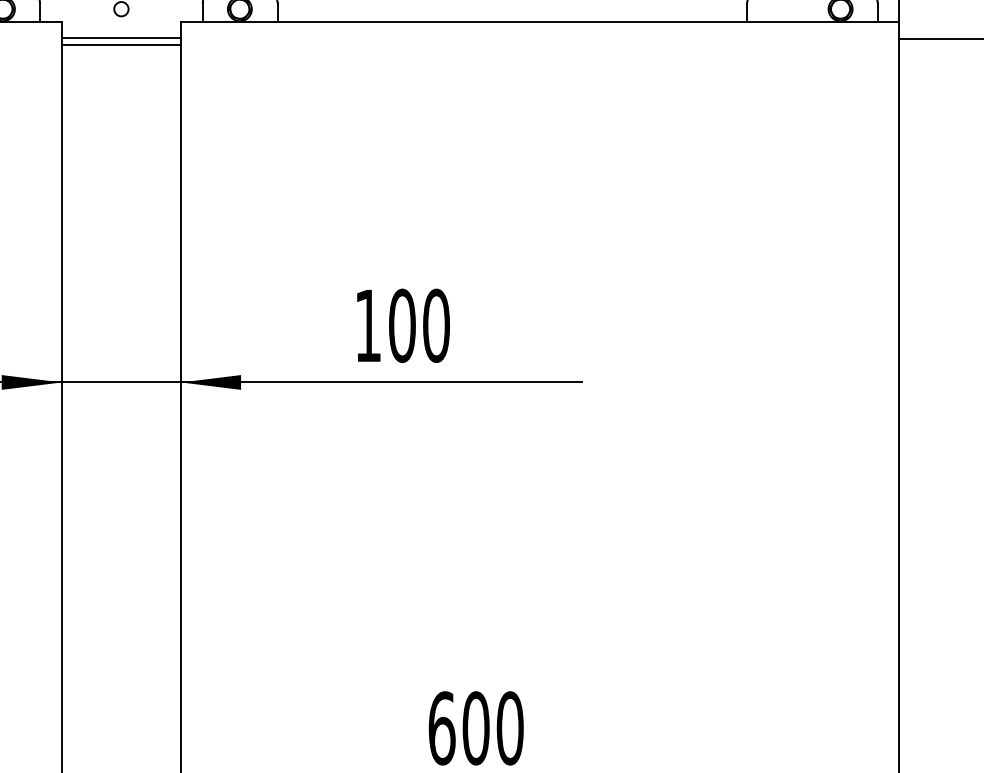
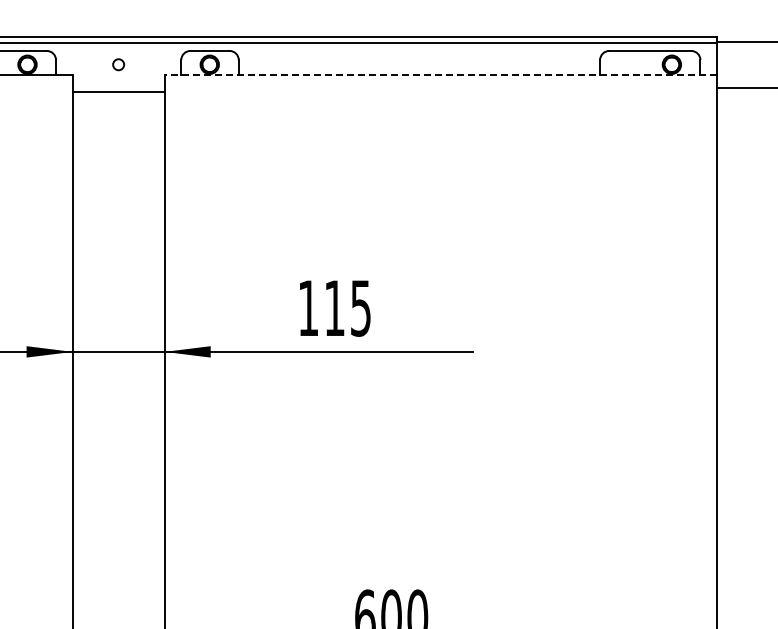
line: (539, 21) -> (440, 74), solid -> dashed
line: (121, 37) -> (118, 86), removed
text: (418, 324) -> (347, 307), 100 -> 115

